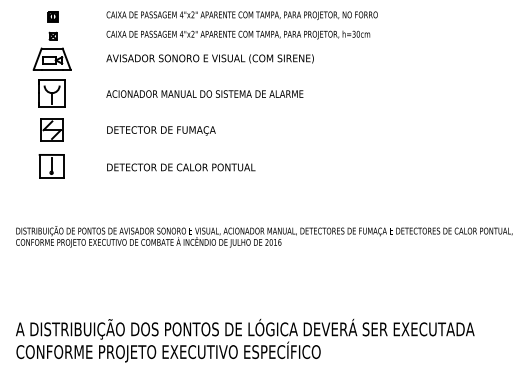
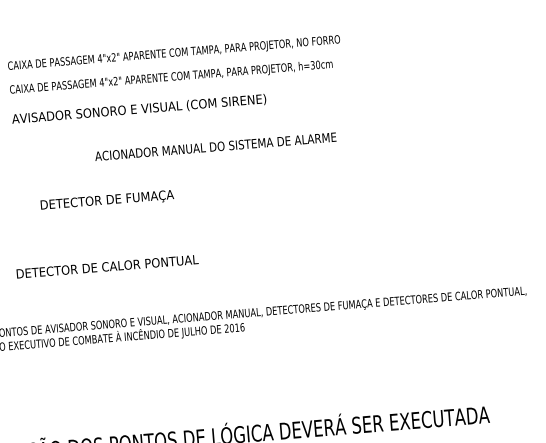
text: (204, 93) -> (215, 146), moved
text: (161, 130) -> (107, 200), moved
text: (181, 167) -> (107, 266), moved

